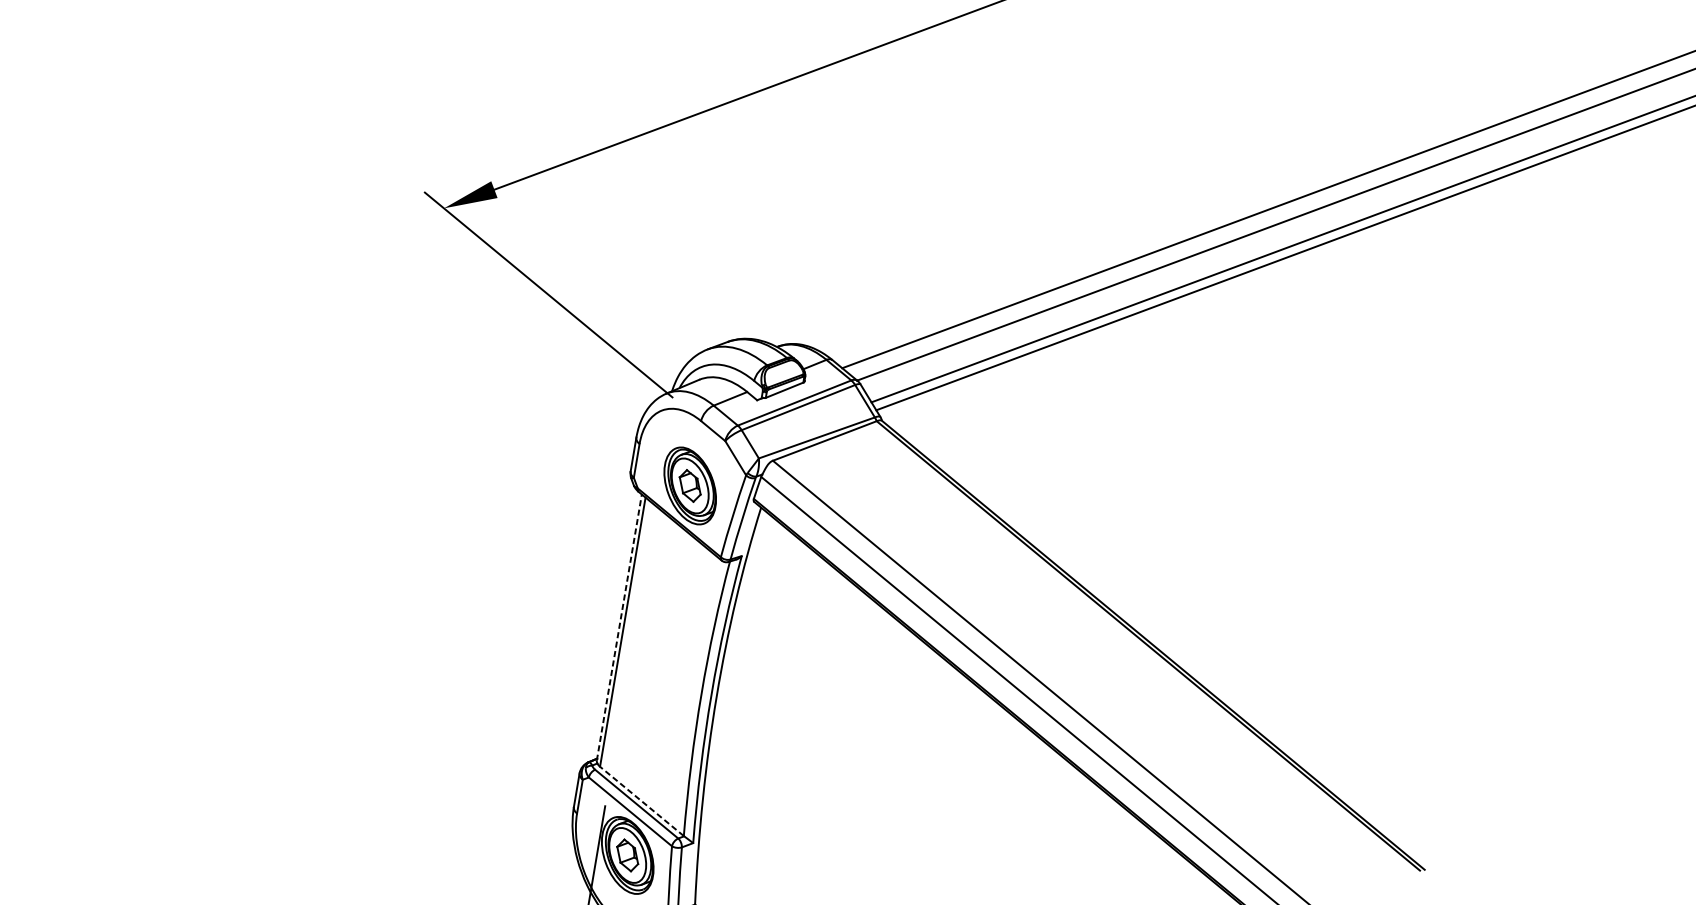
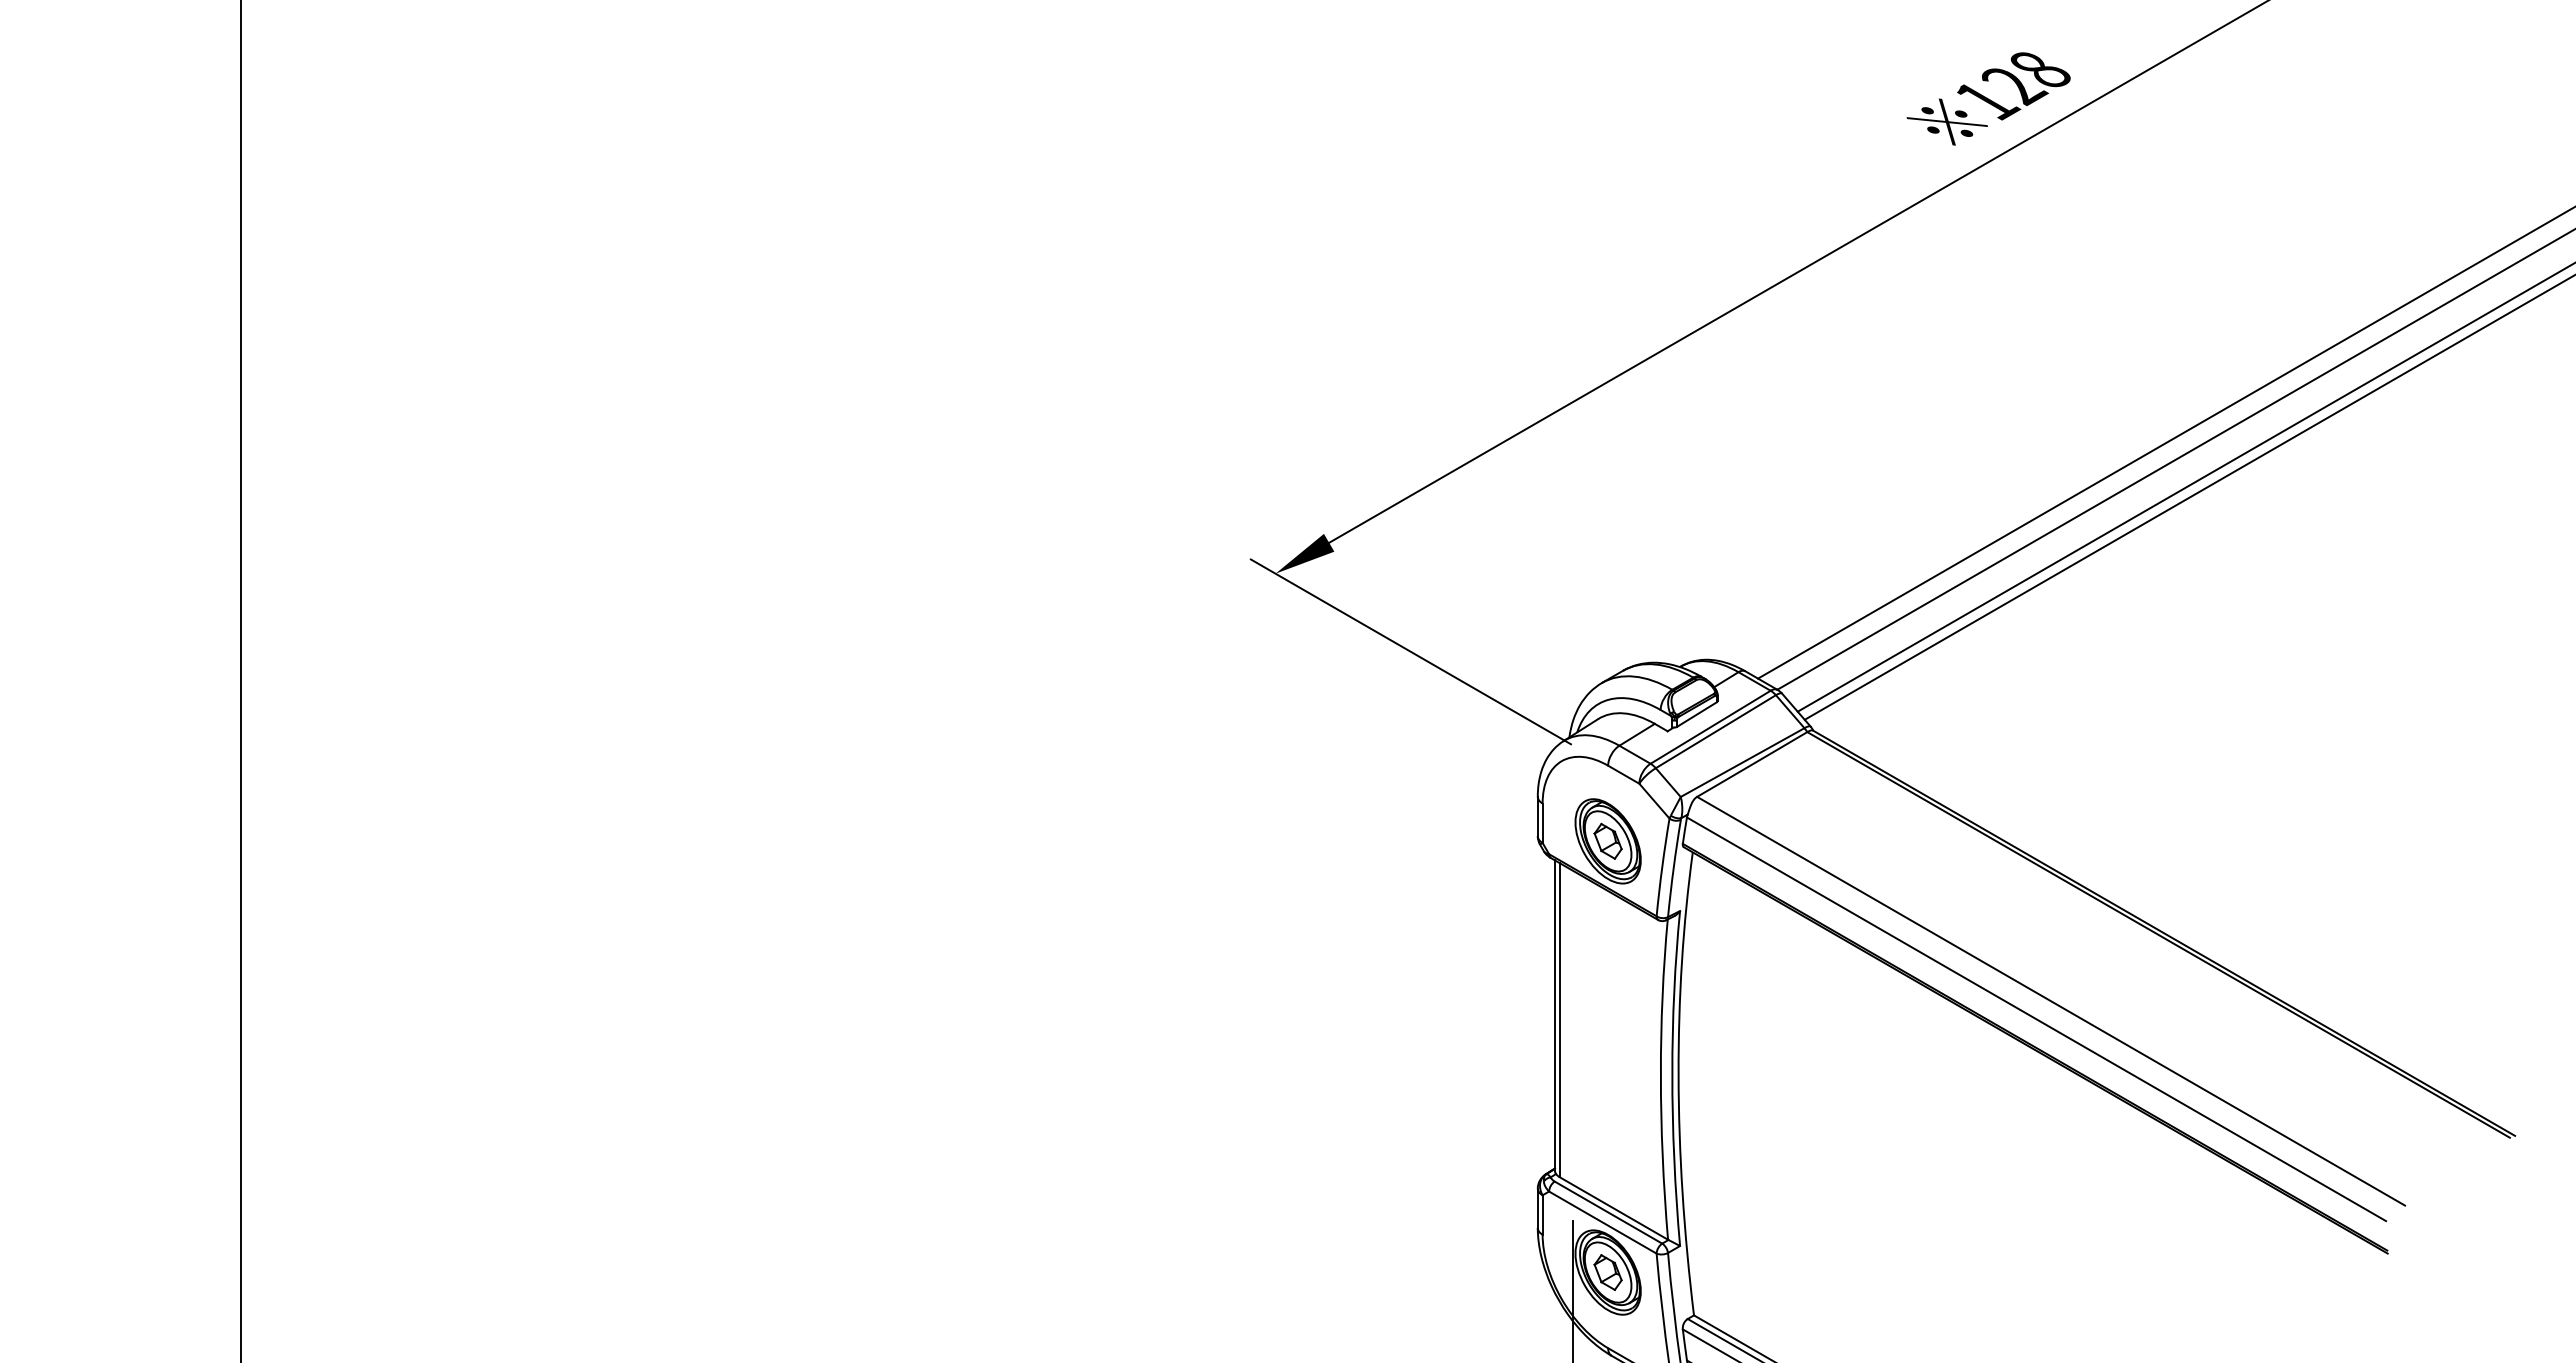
line: (619, 627) -> (1554, 1015), dashed -> solid
line: (641, 801) -> (1613, 1208), dashed -> solid

